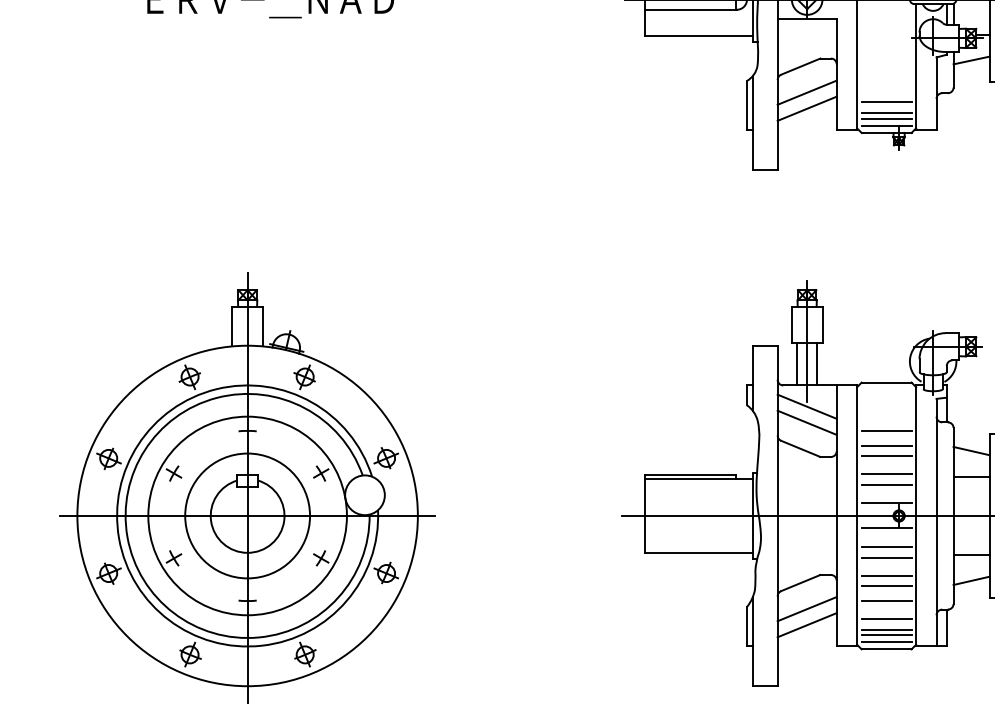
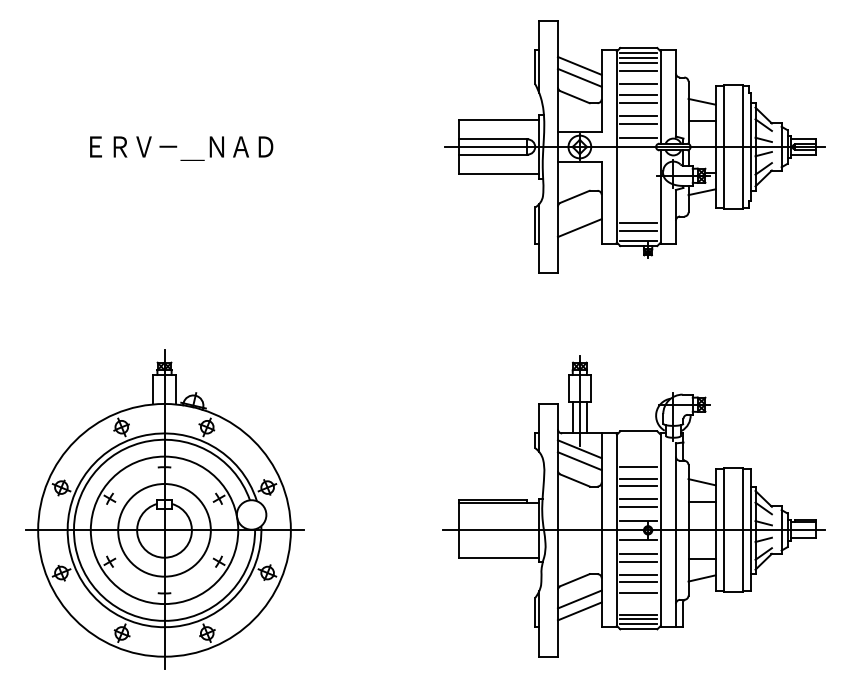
line: (806, 93) -> (579, 216), removed
line: (886, 118) -> (638, 235), removed
line: (886, 618) -> (638, 606), removed

